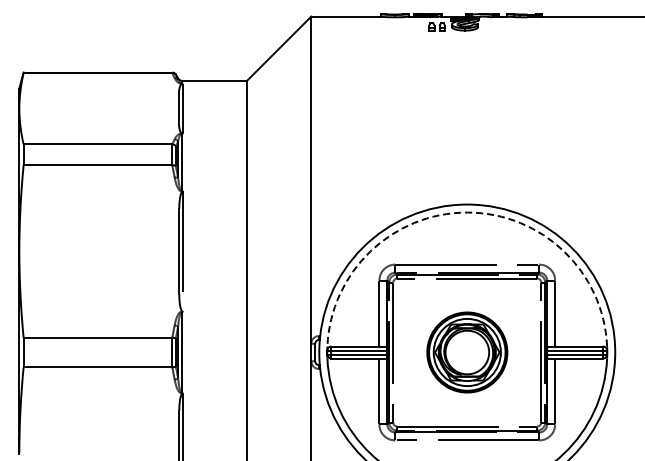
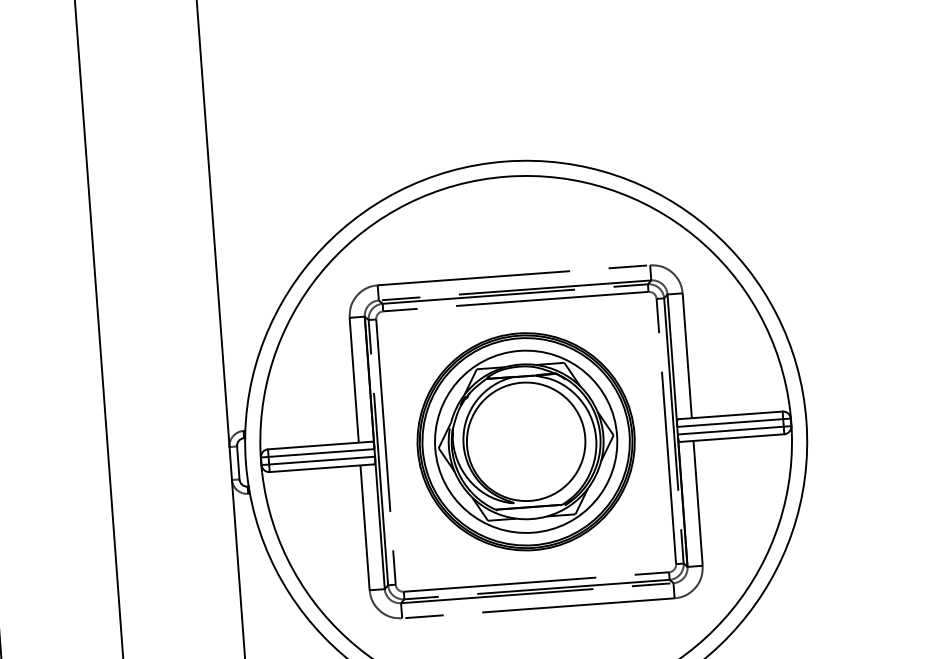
arc: (467, 212) -> (507, 176), dashed -> solid
part: (467, 352) -> (526, 441), size x1.43

